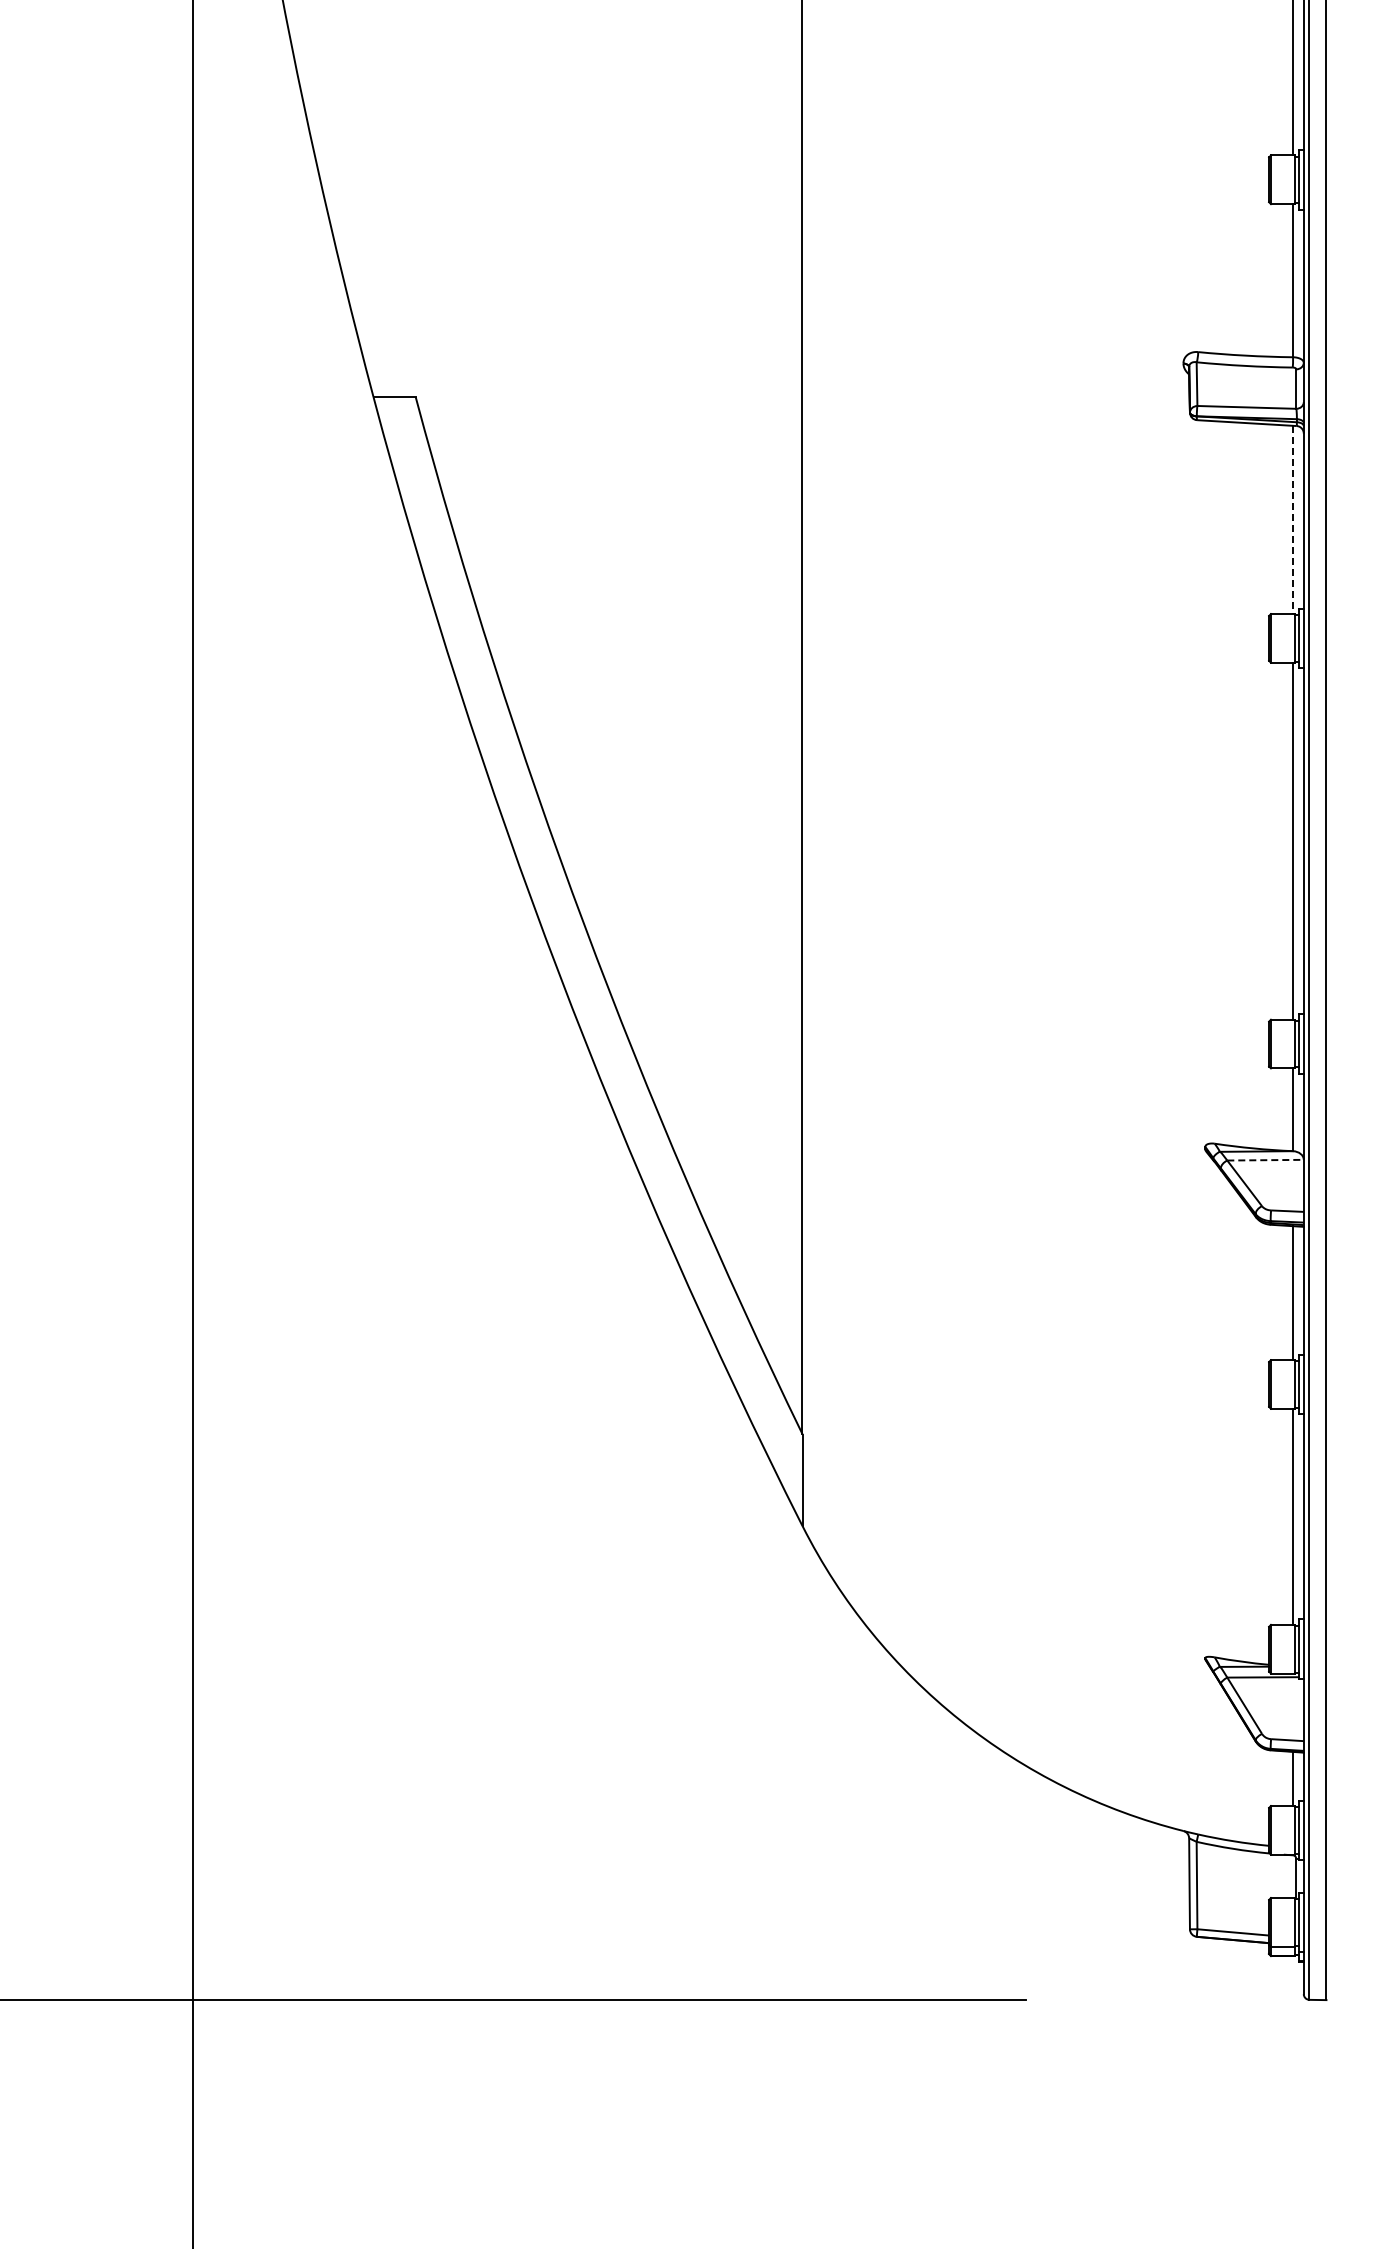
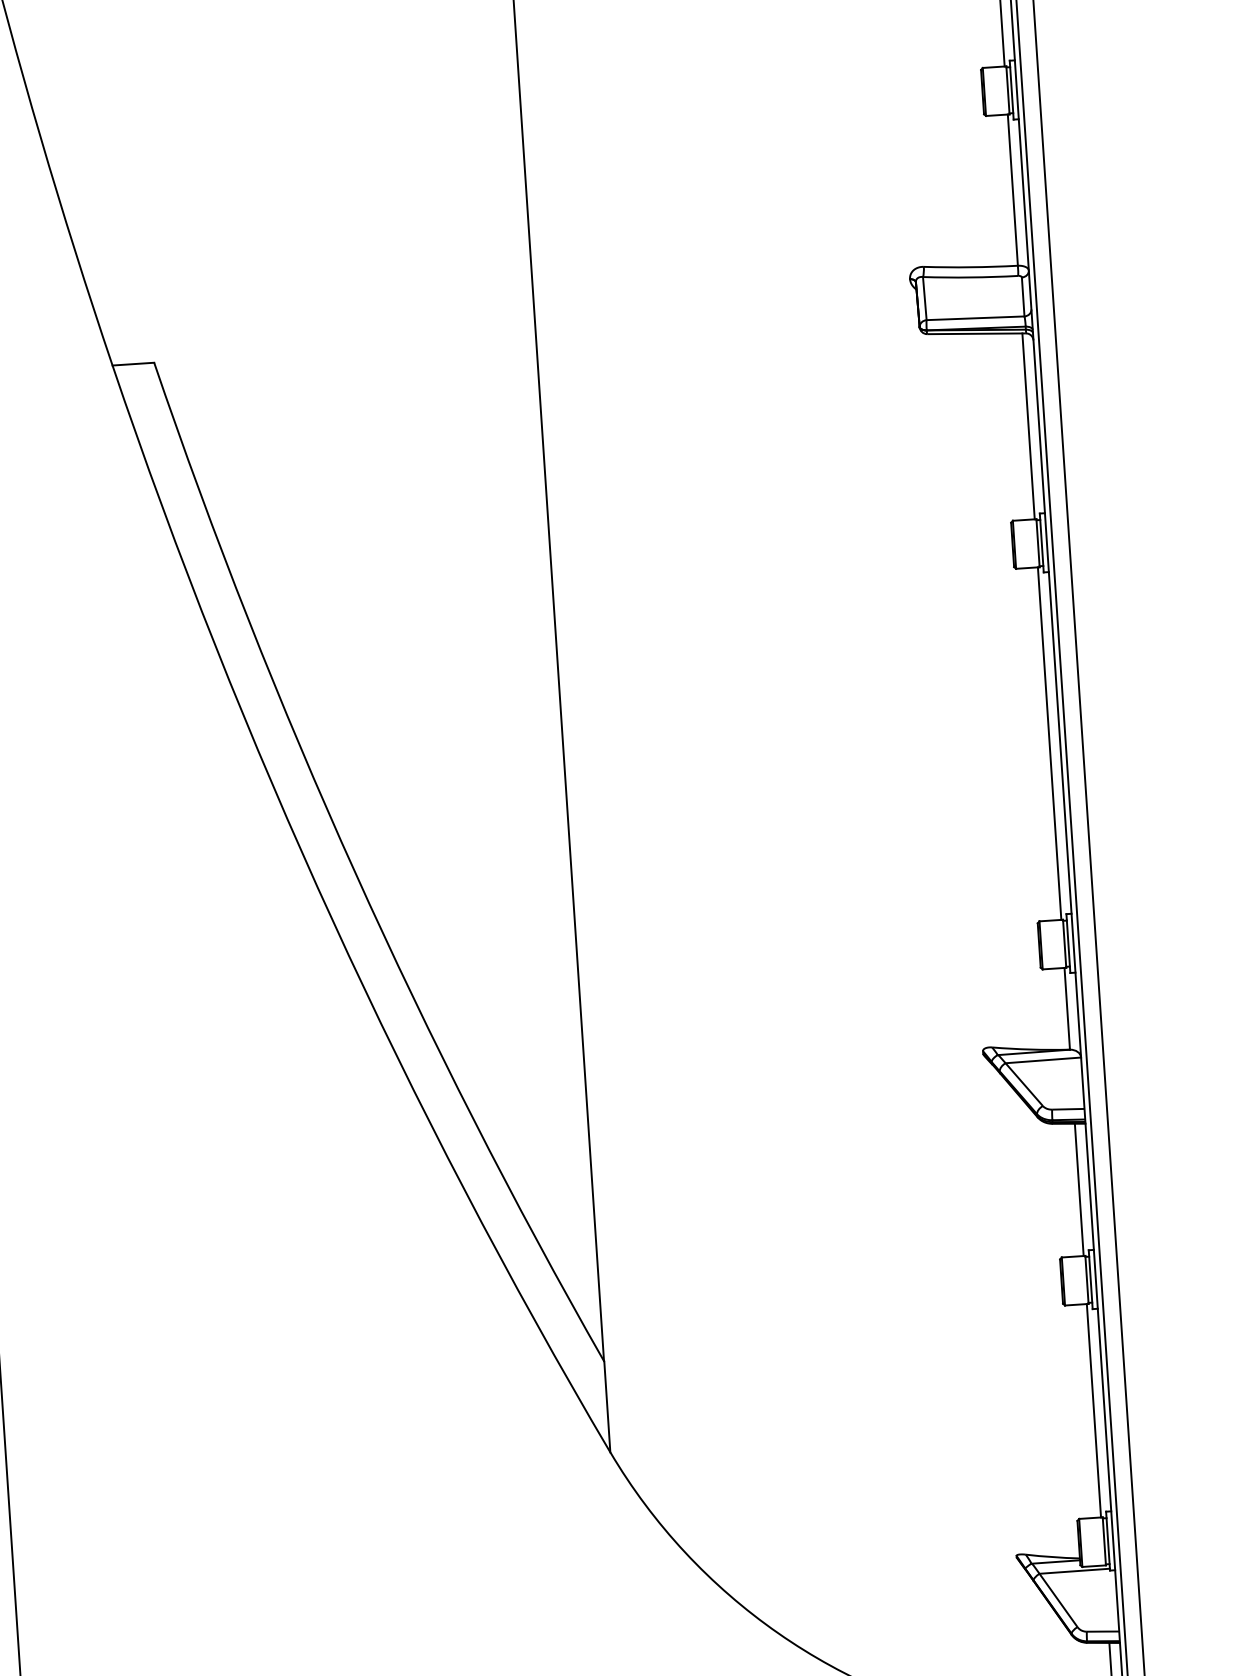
line: (1293, 520) -> (1029, 426), dashed -> solid
line: (1266, 1160) -> (1044, 1060), dashed -> solid

